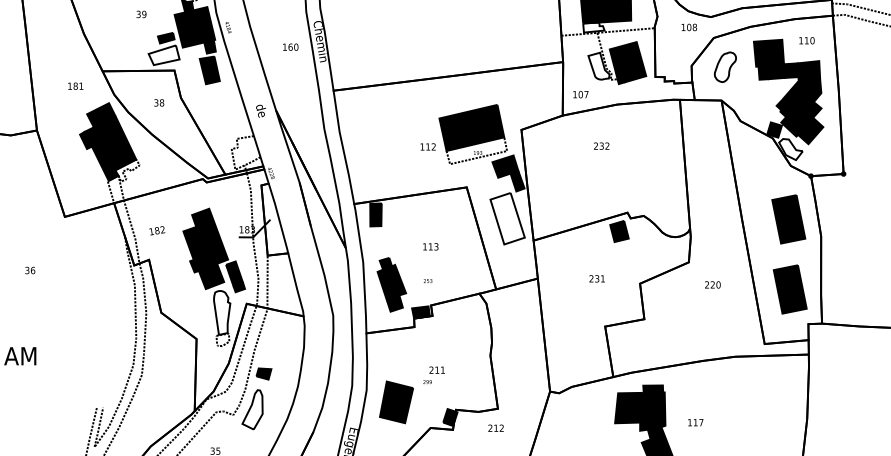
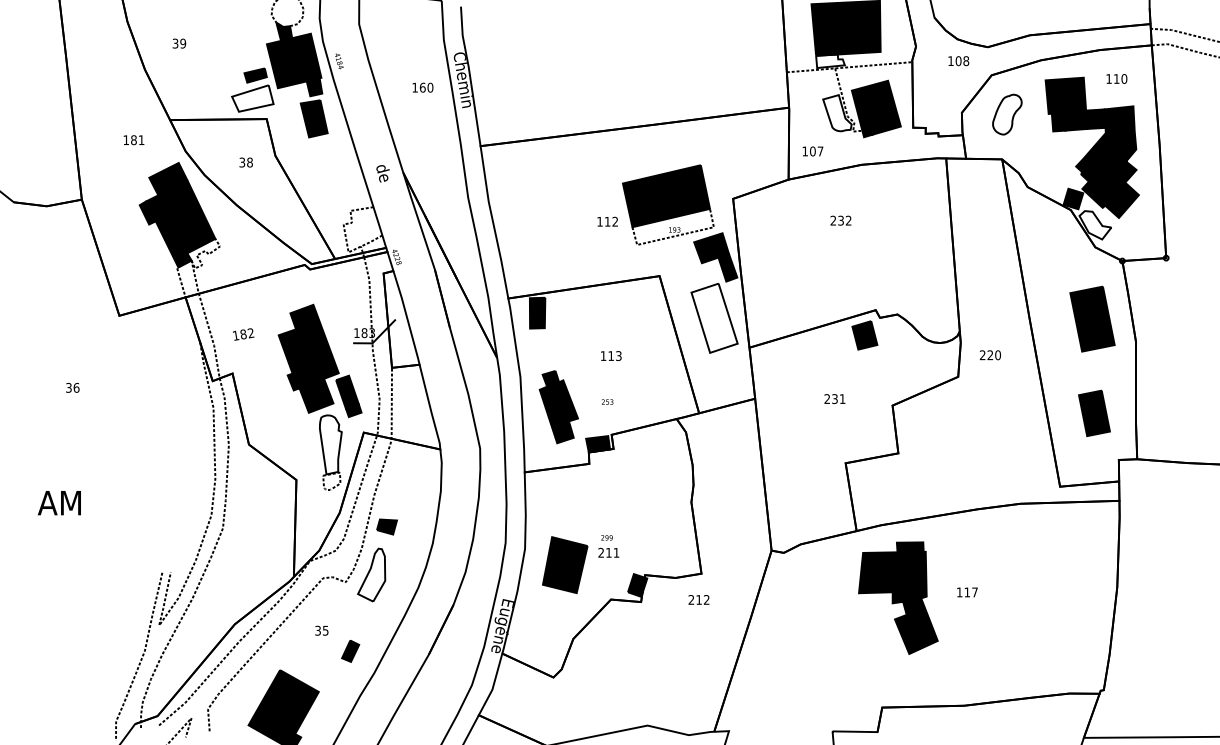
text: (141, 14) -> (179, 43), moved
text: (712, 285) -> (989, 355), moved
part: (790, 289) -> (1094, 413), size x0.7
text: (436, 369) -> (608, 552), moved

